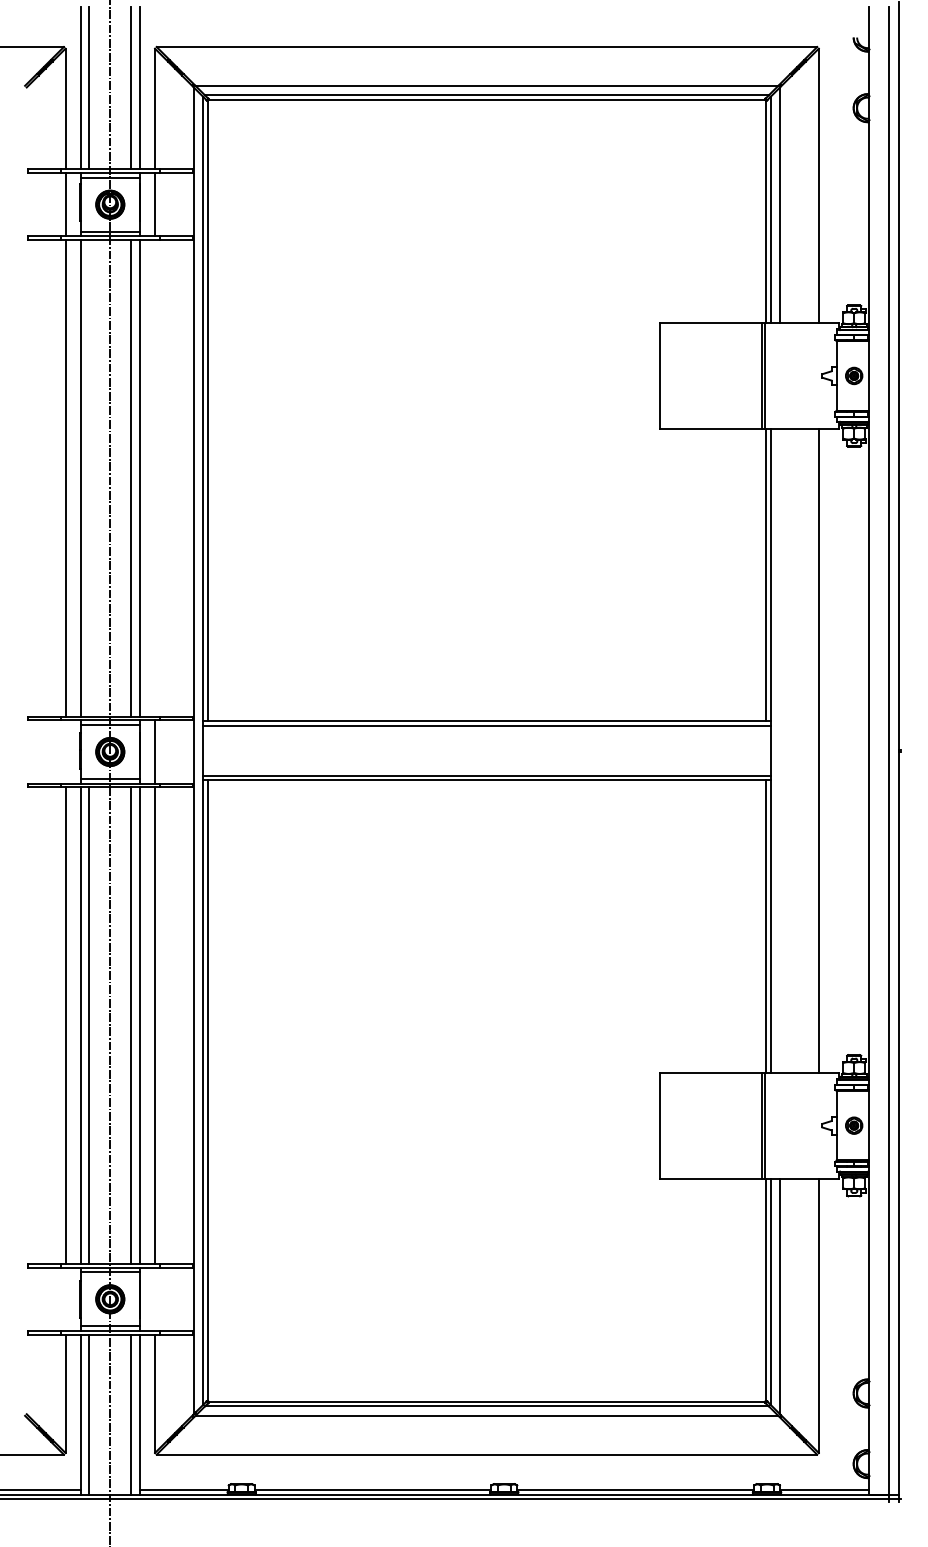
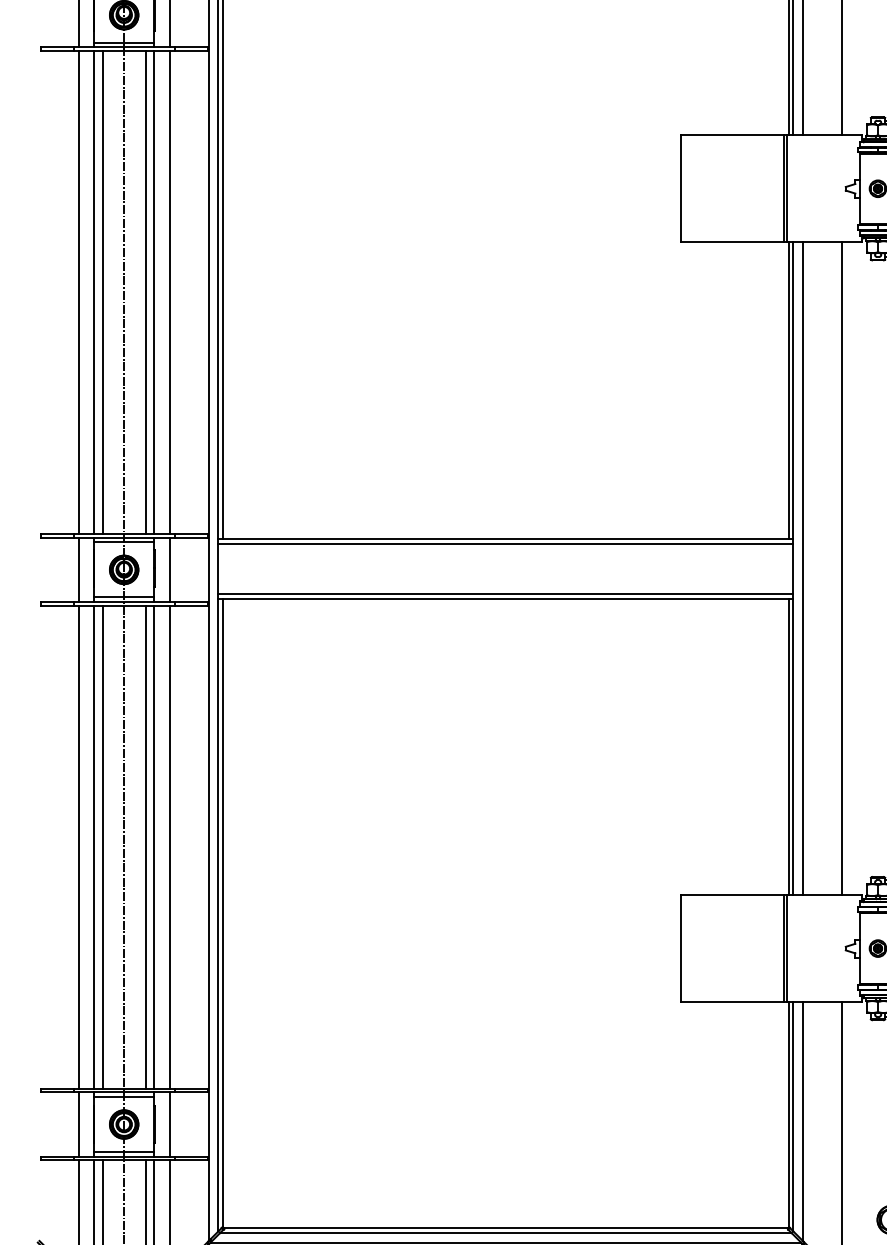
line: (89, 478) -> (103, 292), added
line: (155, 478) -> (169, 292), added
line: (780, 750) -> (803, 568), added
line: (65, 751) -> (78, 569), added
line: (65, 1299) -> (78, 1124), added
line: (155, 1299) -> (169, 1124), added

